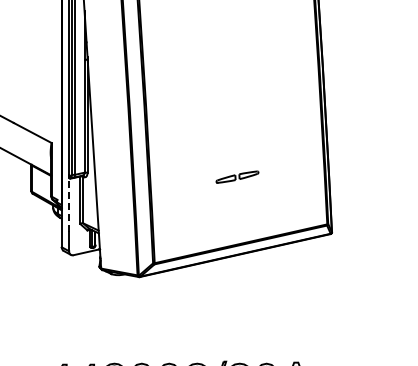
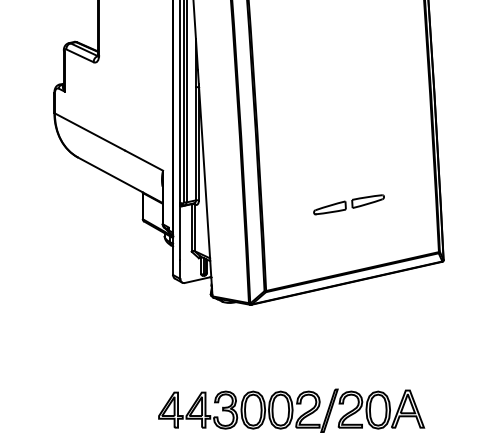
part: (236, 176) -> (348, 204), size x1.67
line: (69, 204) -> (180, 232), dashed -> solid

